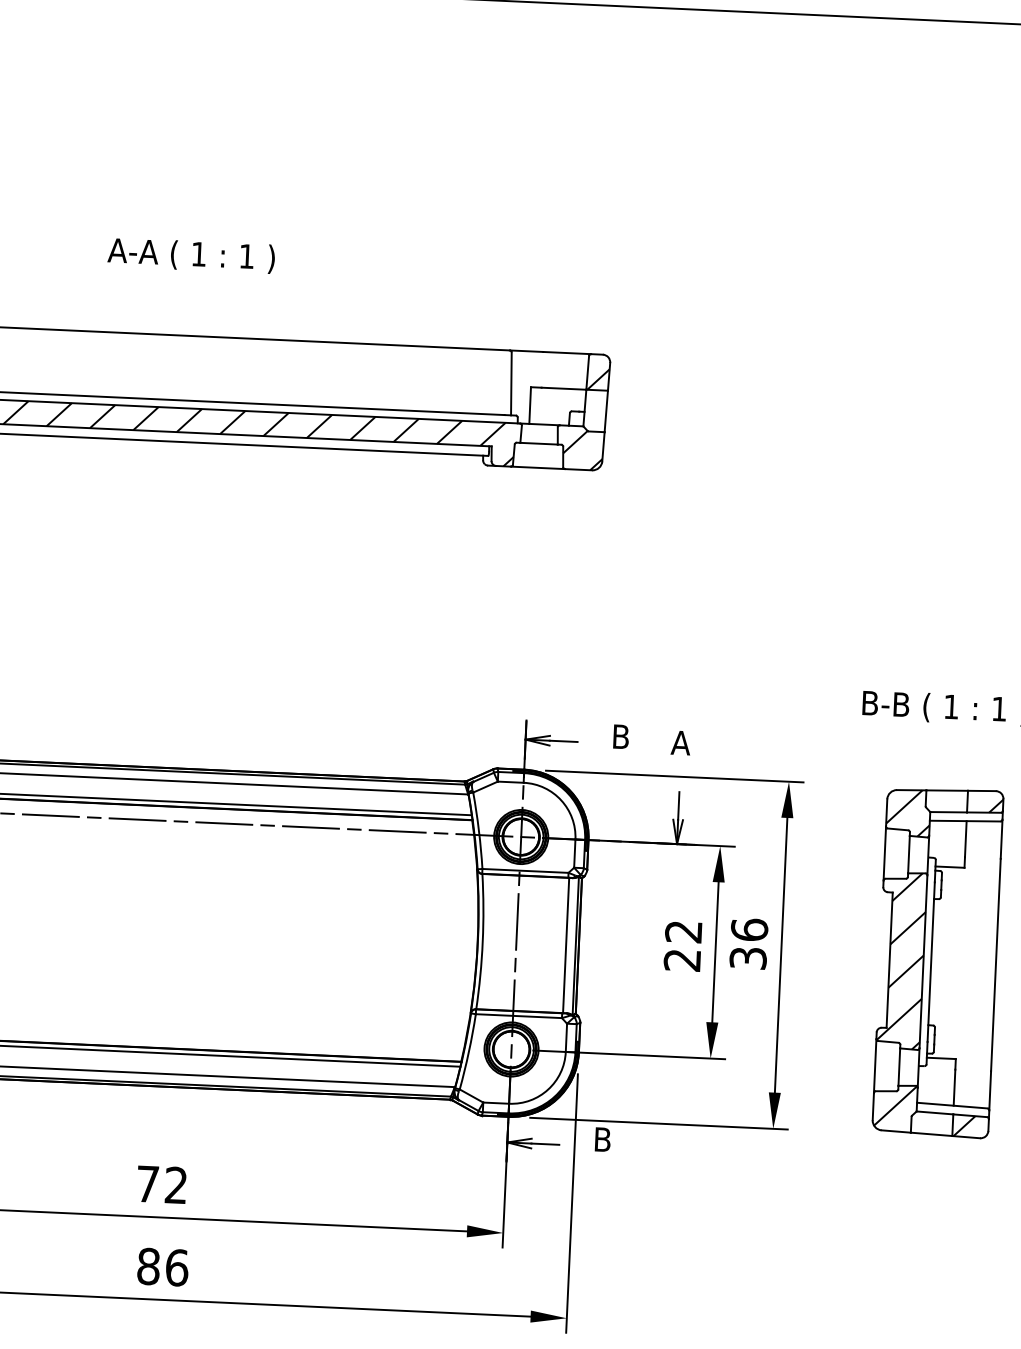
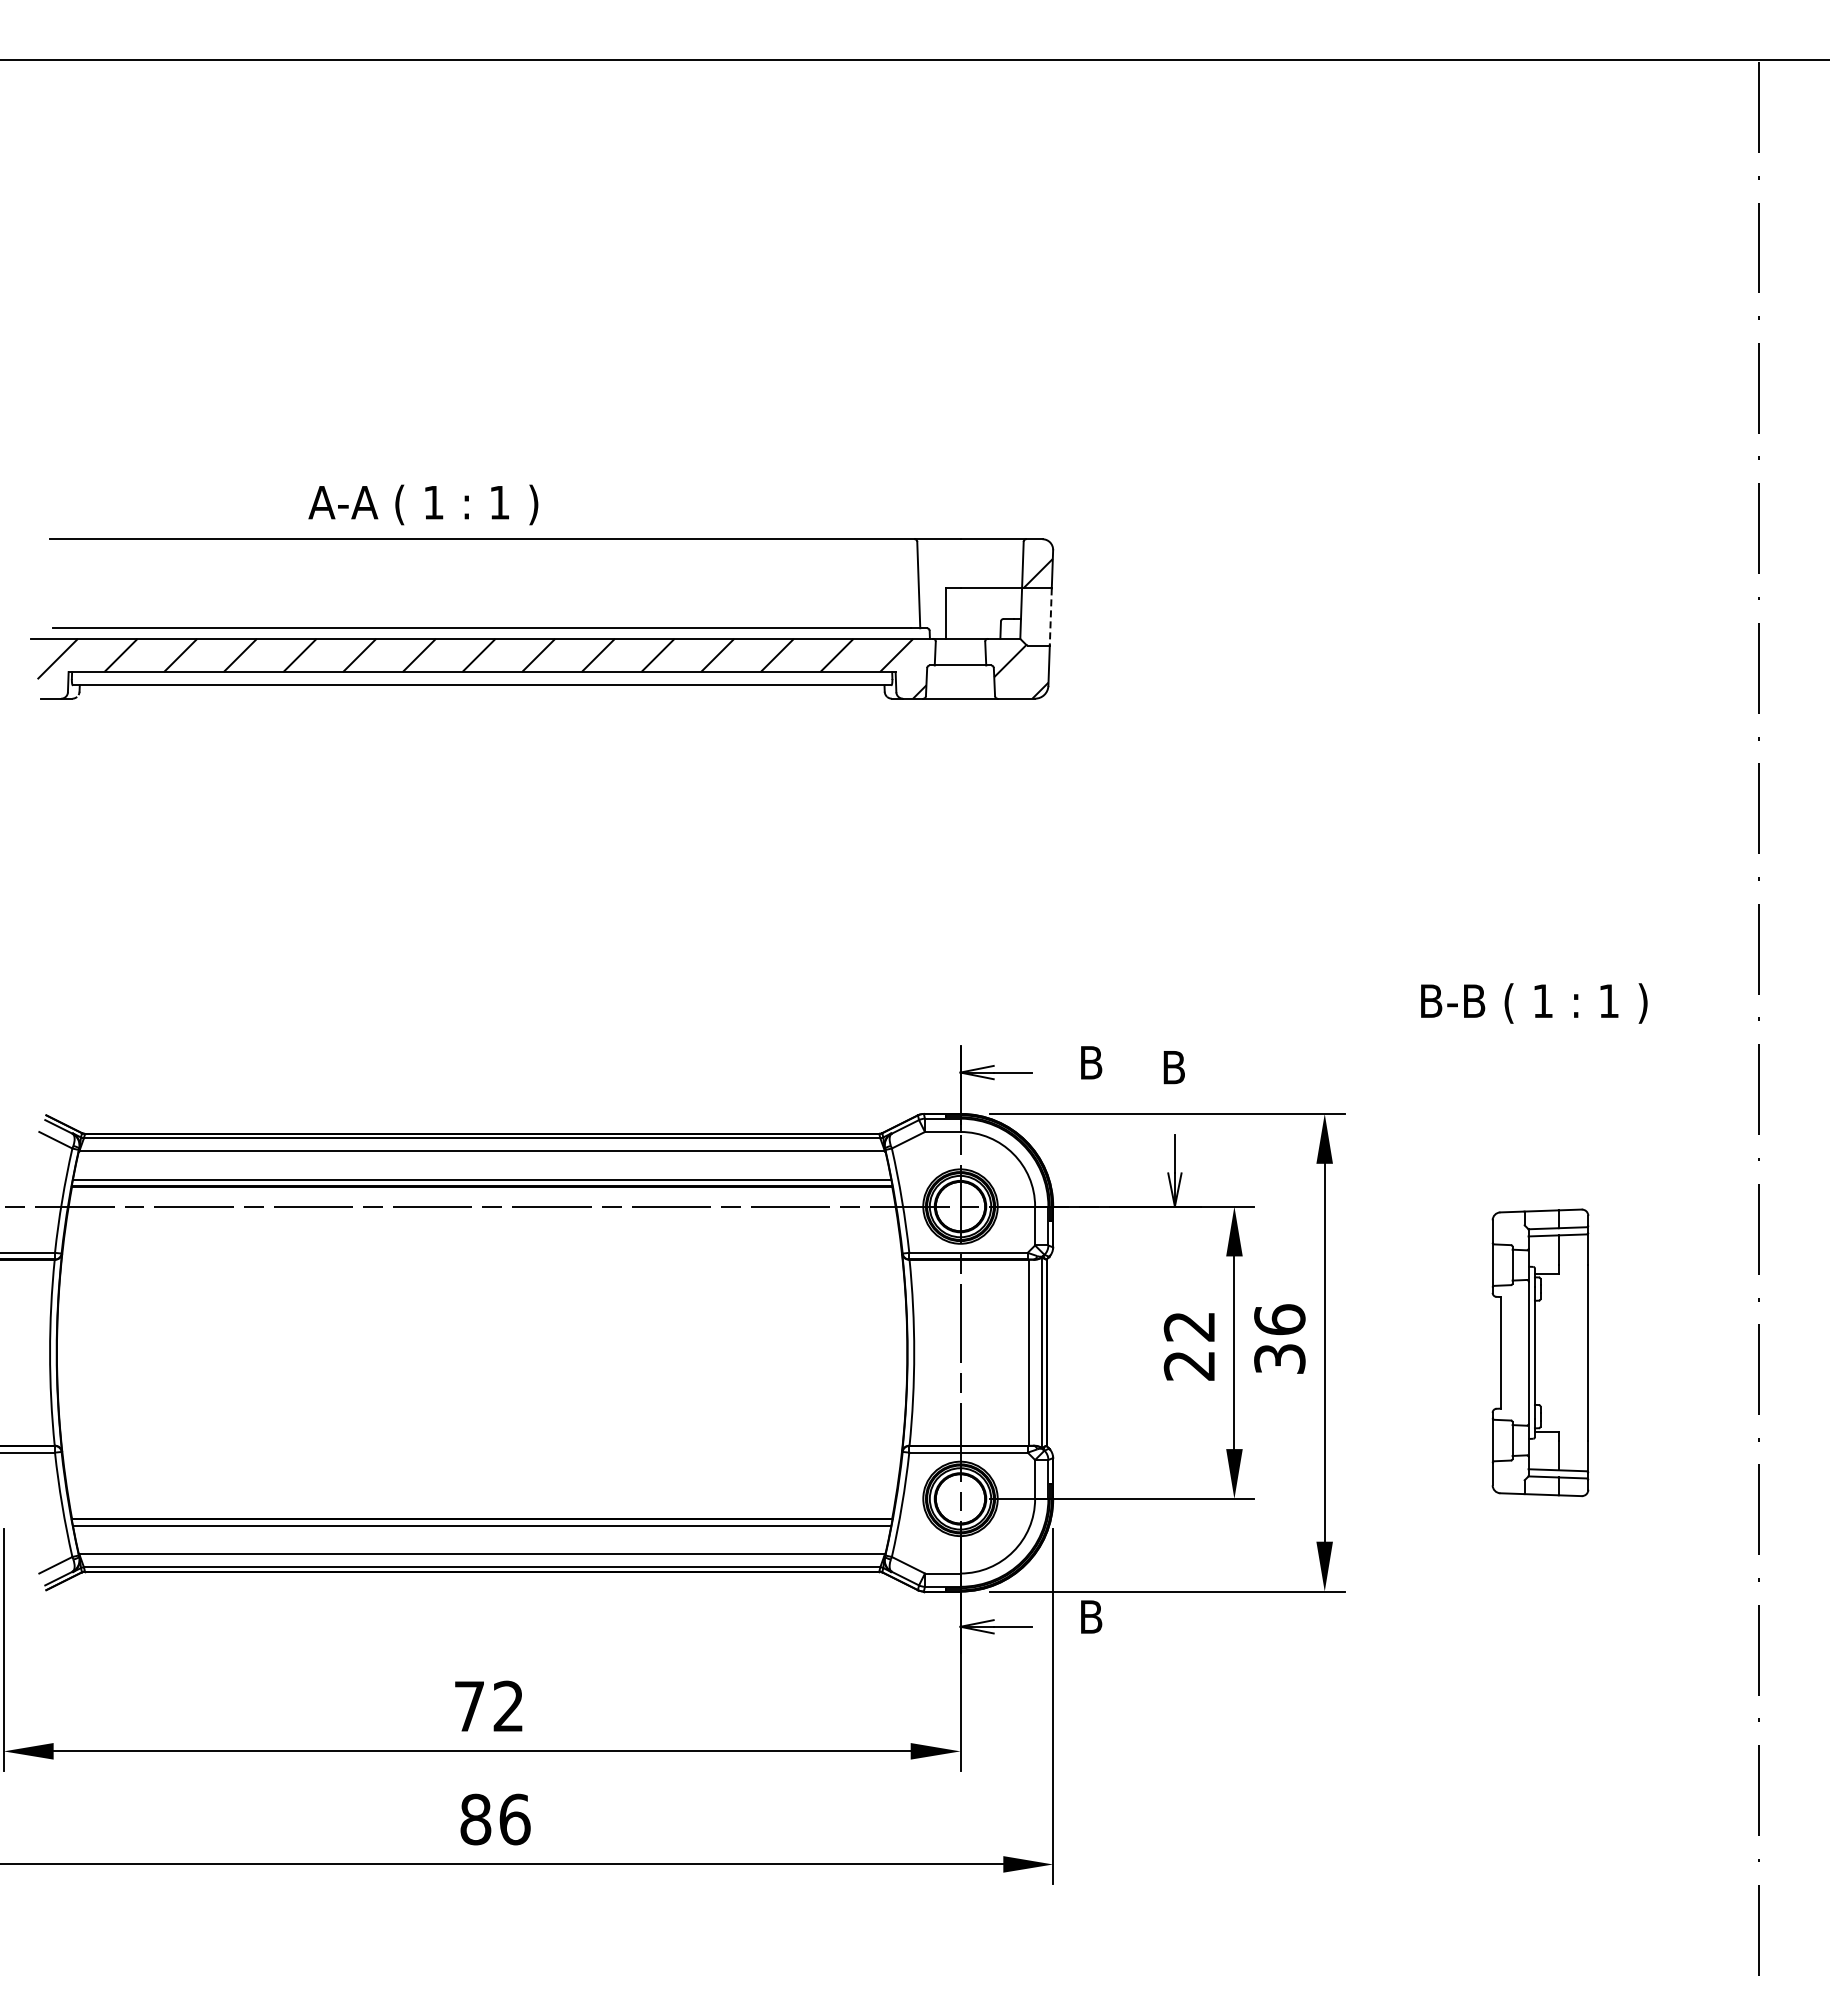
text: (191, 255) -> (423, 504), moved
line: (606, 411) -> (1050, 616), solid -> dashed
text: (680, 742) -> (1173, 1067), A -> B
part: (937, 962) -> (1540, 1352), size x0.6

